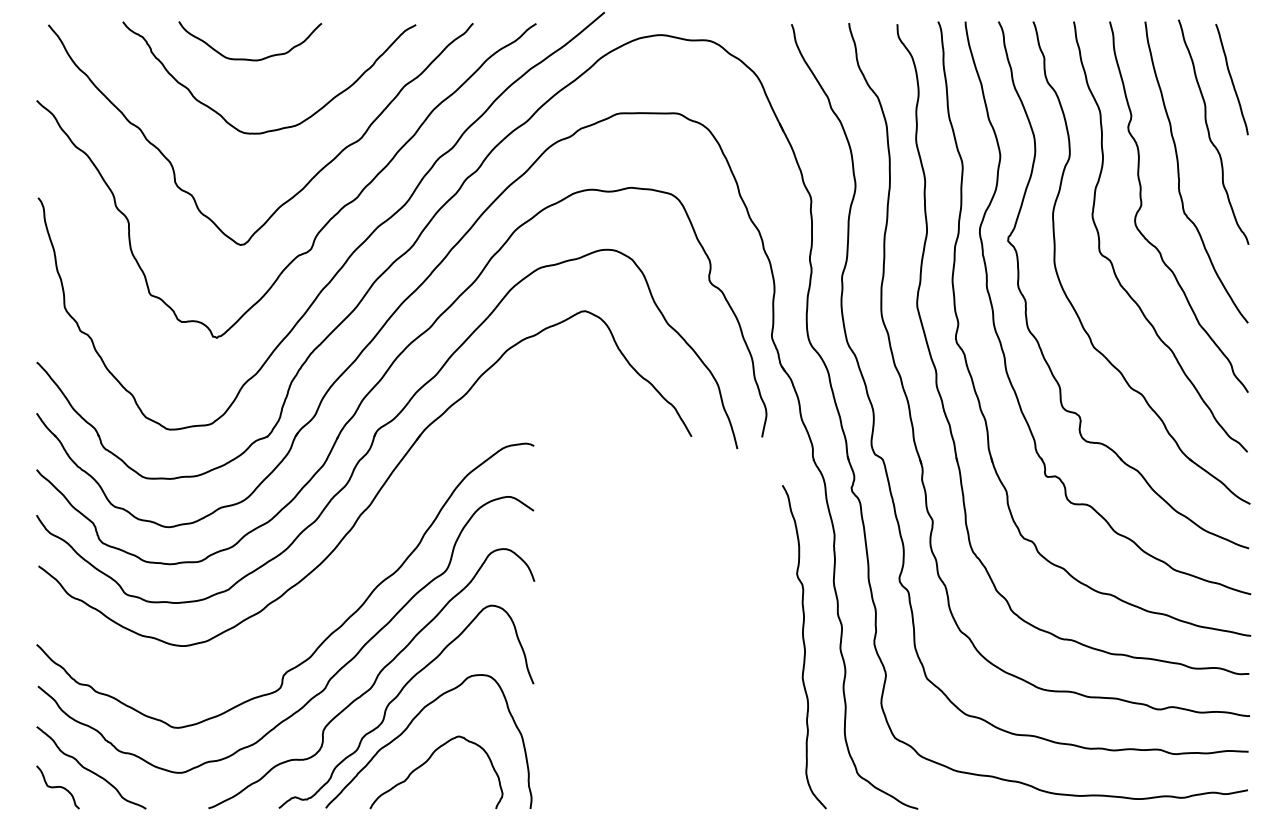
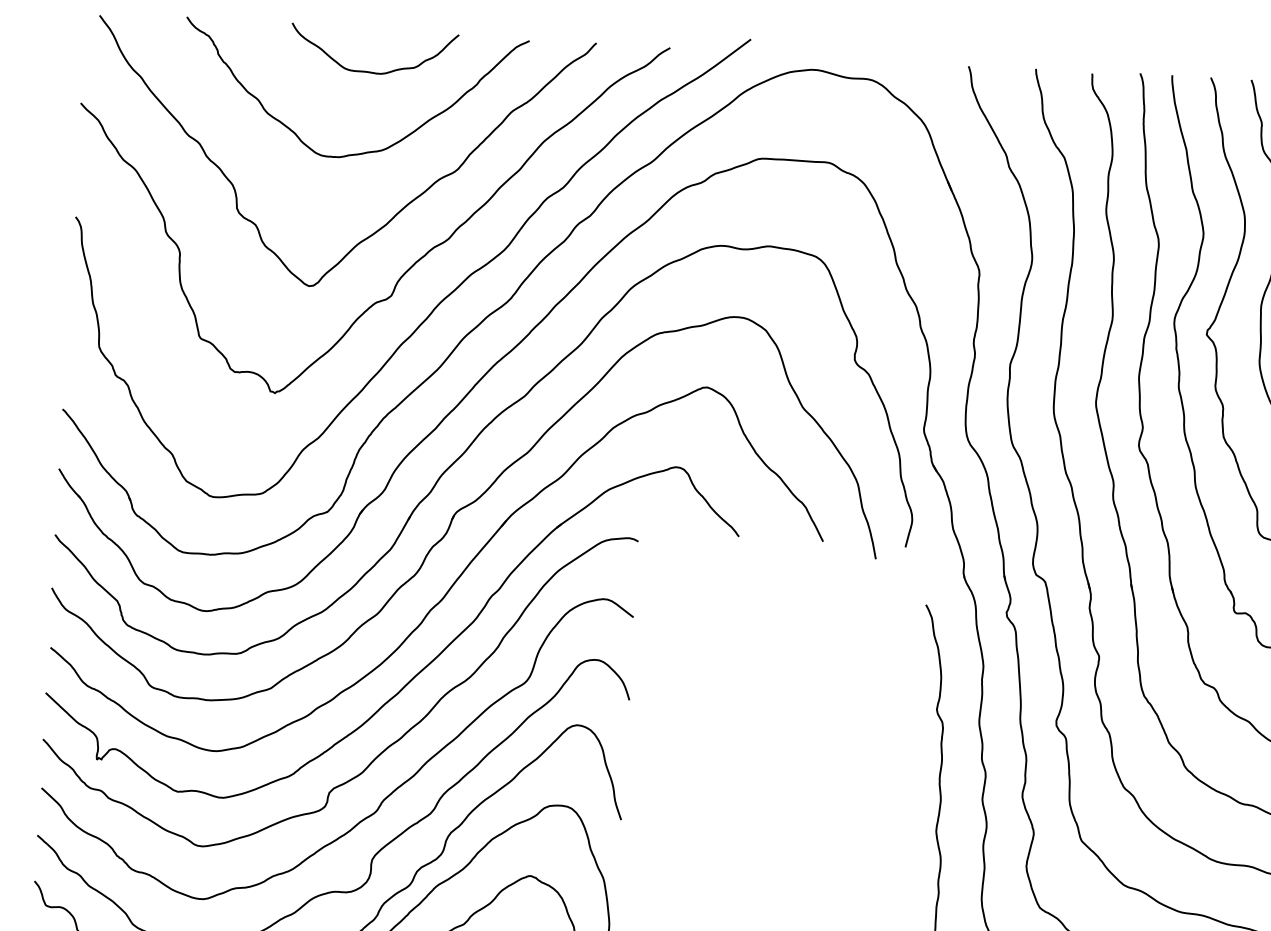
curve: (247, 58) -> (369, 70), moved
part: (359, 562) -> (426, 665), added

